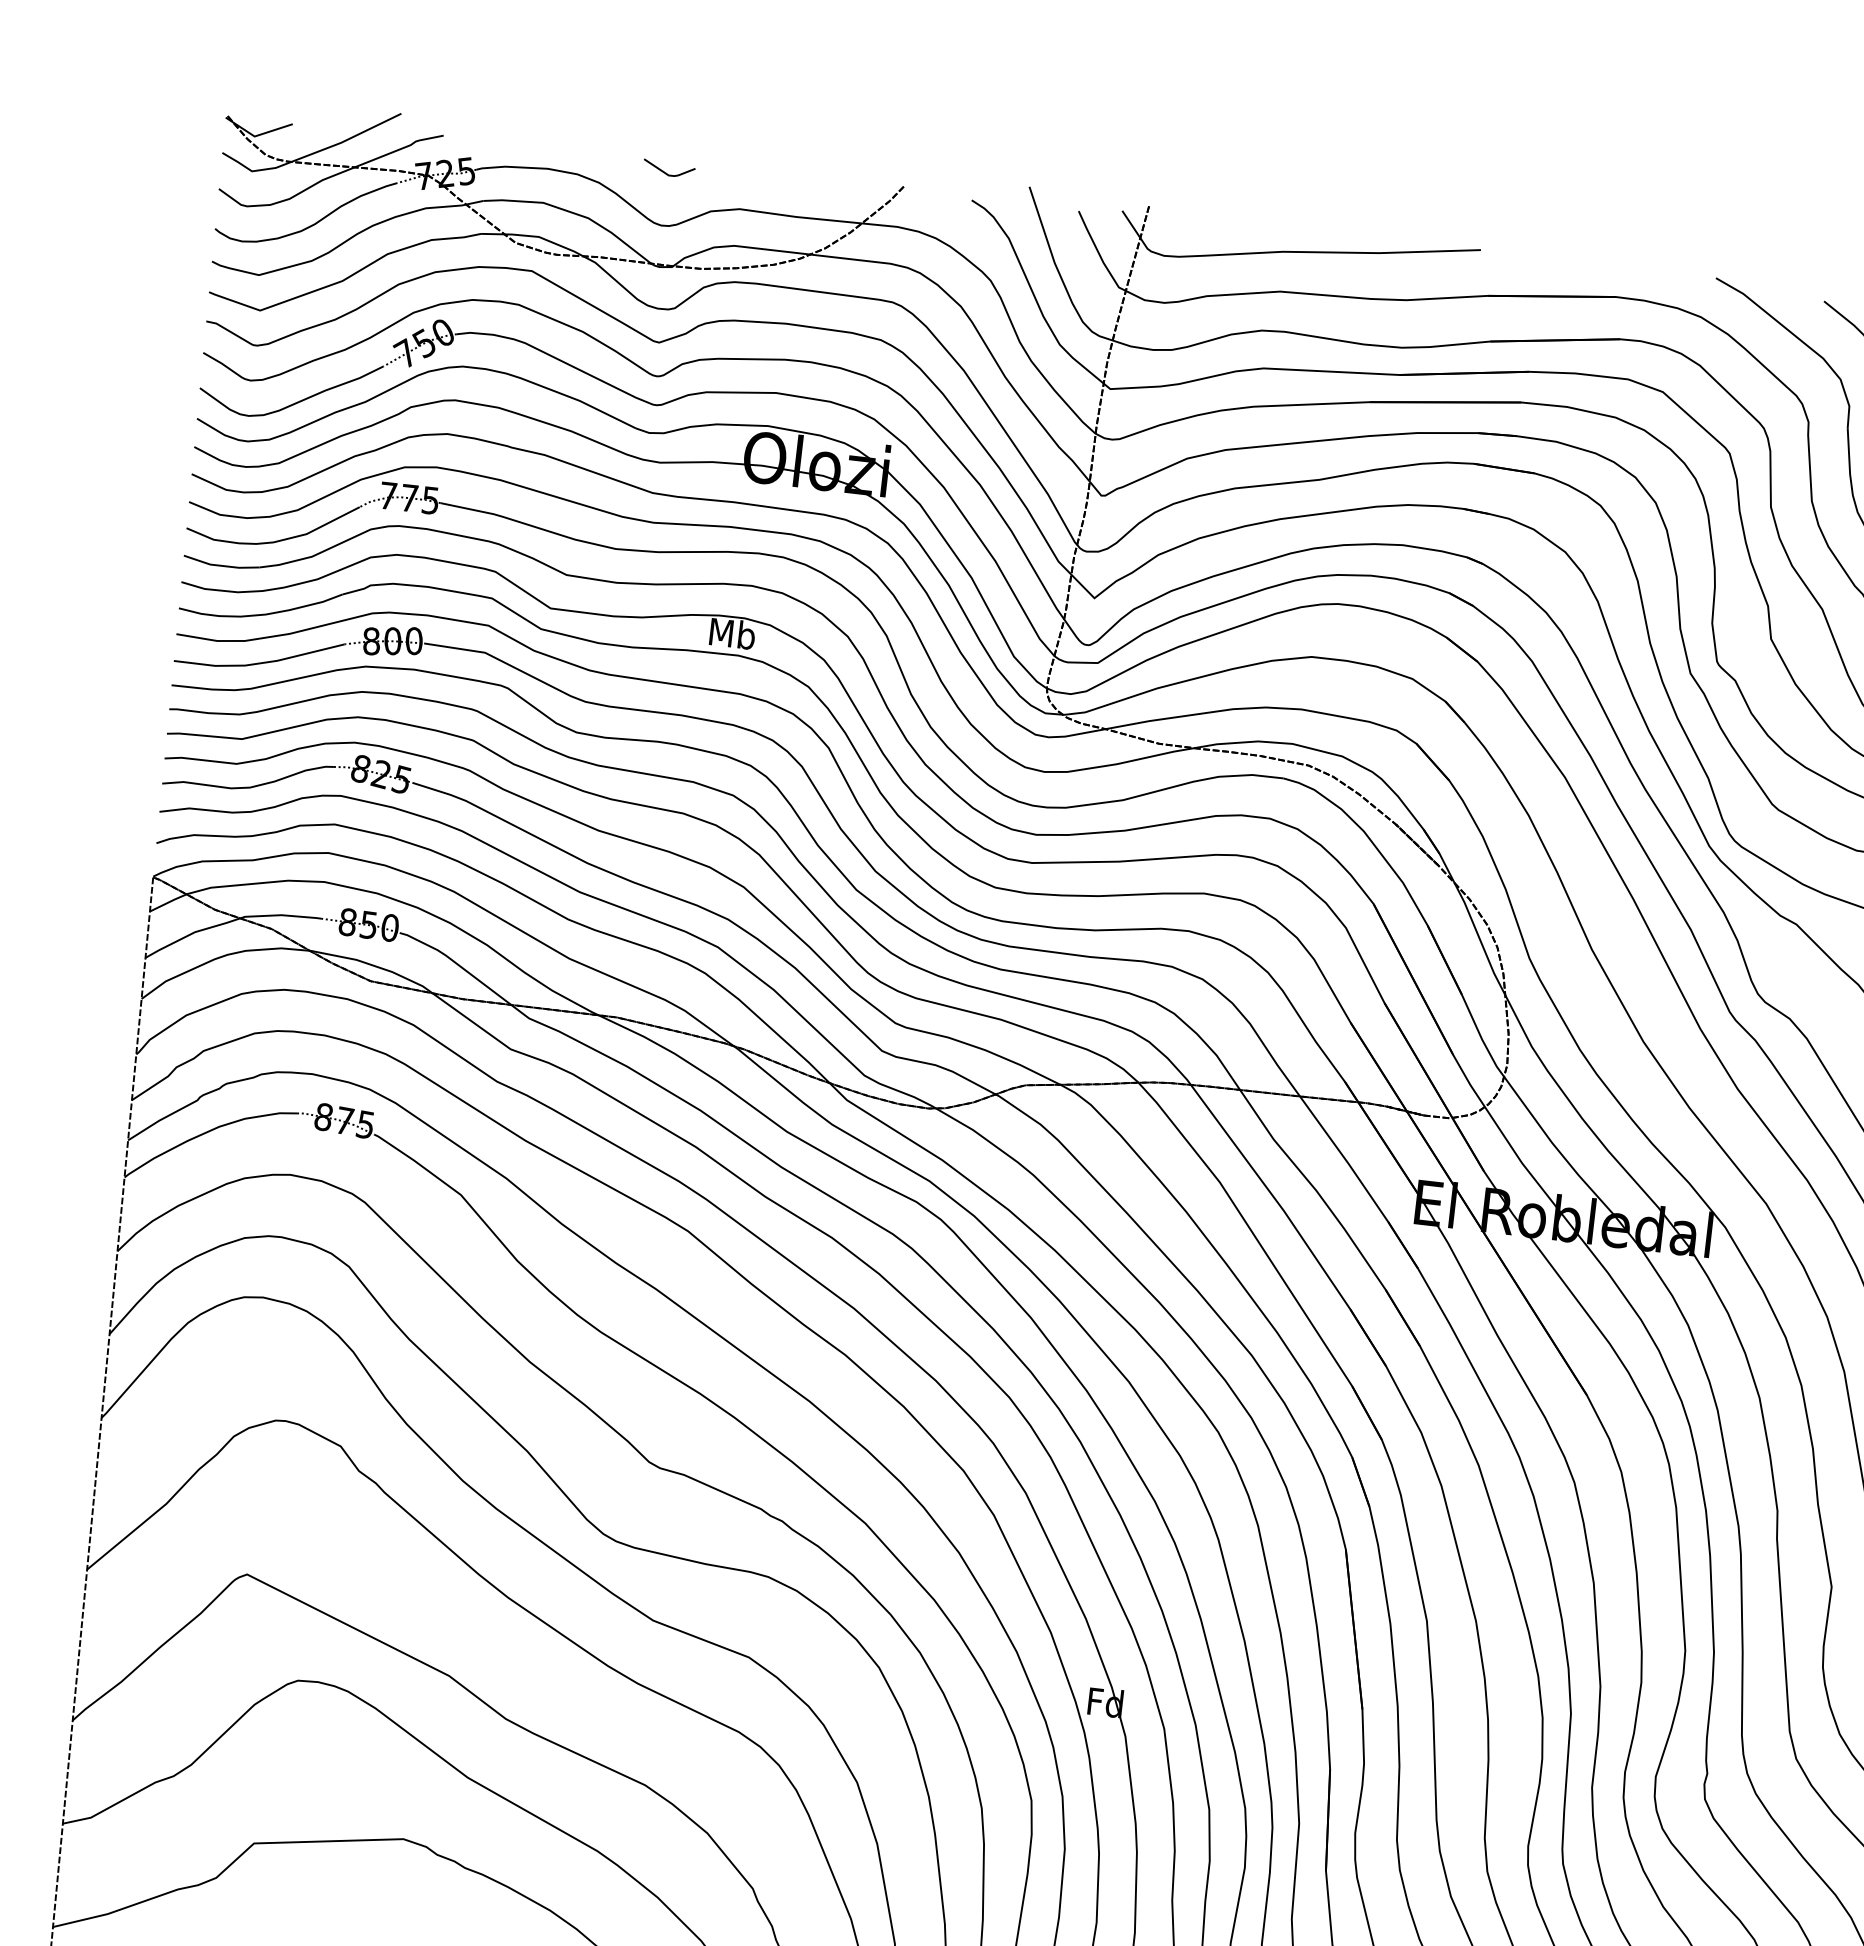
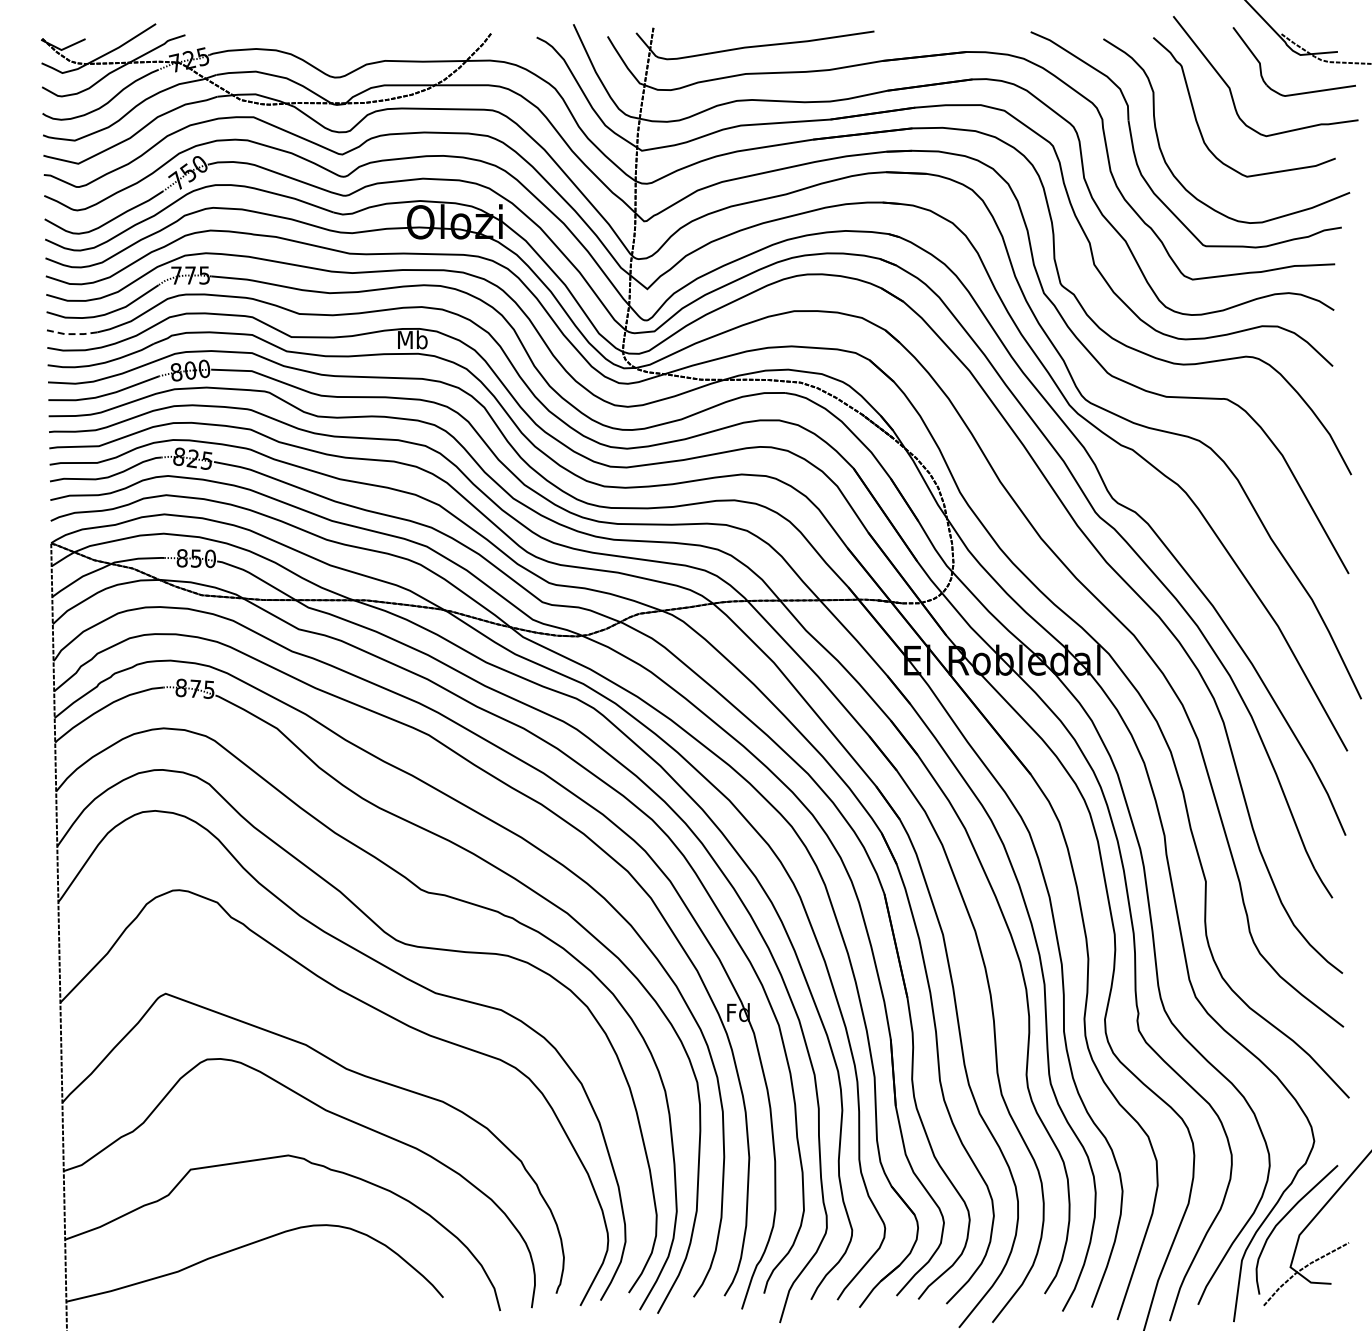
line: (665, 170) -> (333, 41), removed
line: (220, 566) -> (71, 334), solid -> dashed

